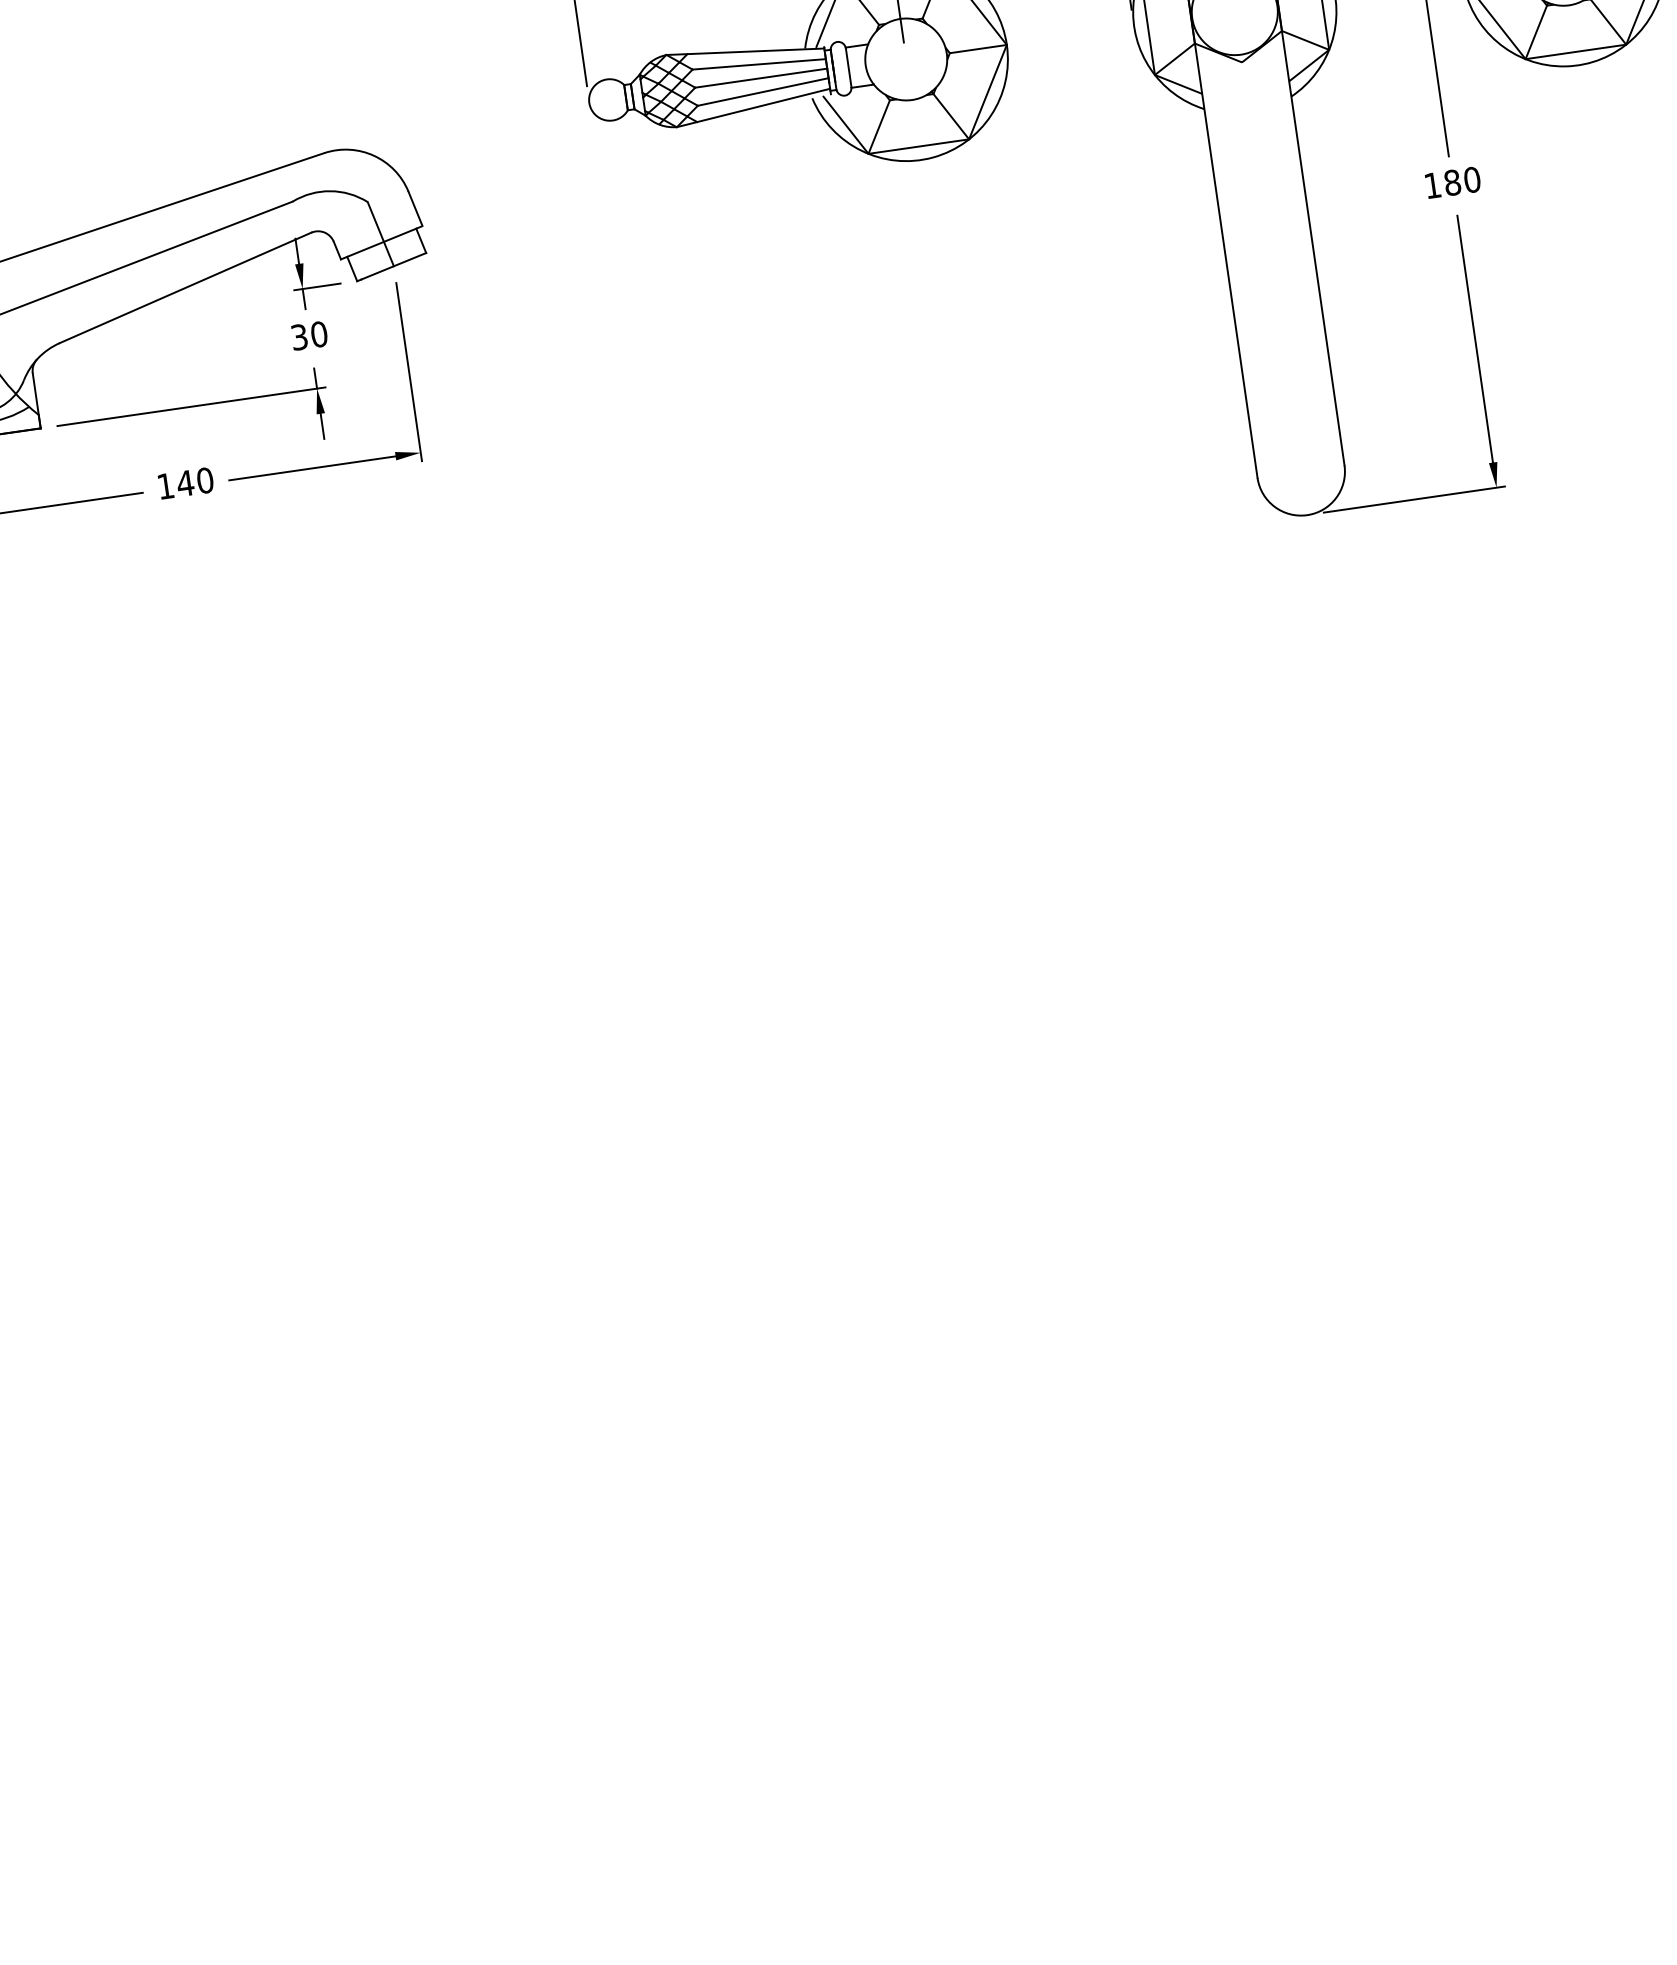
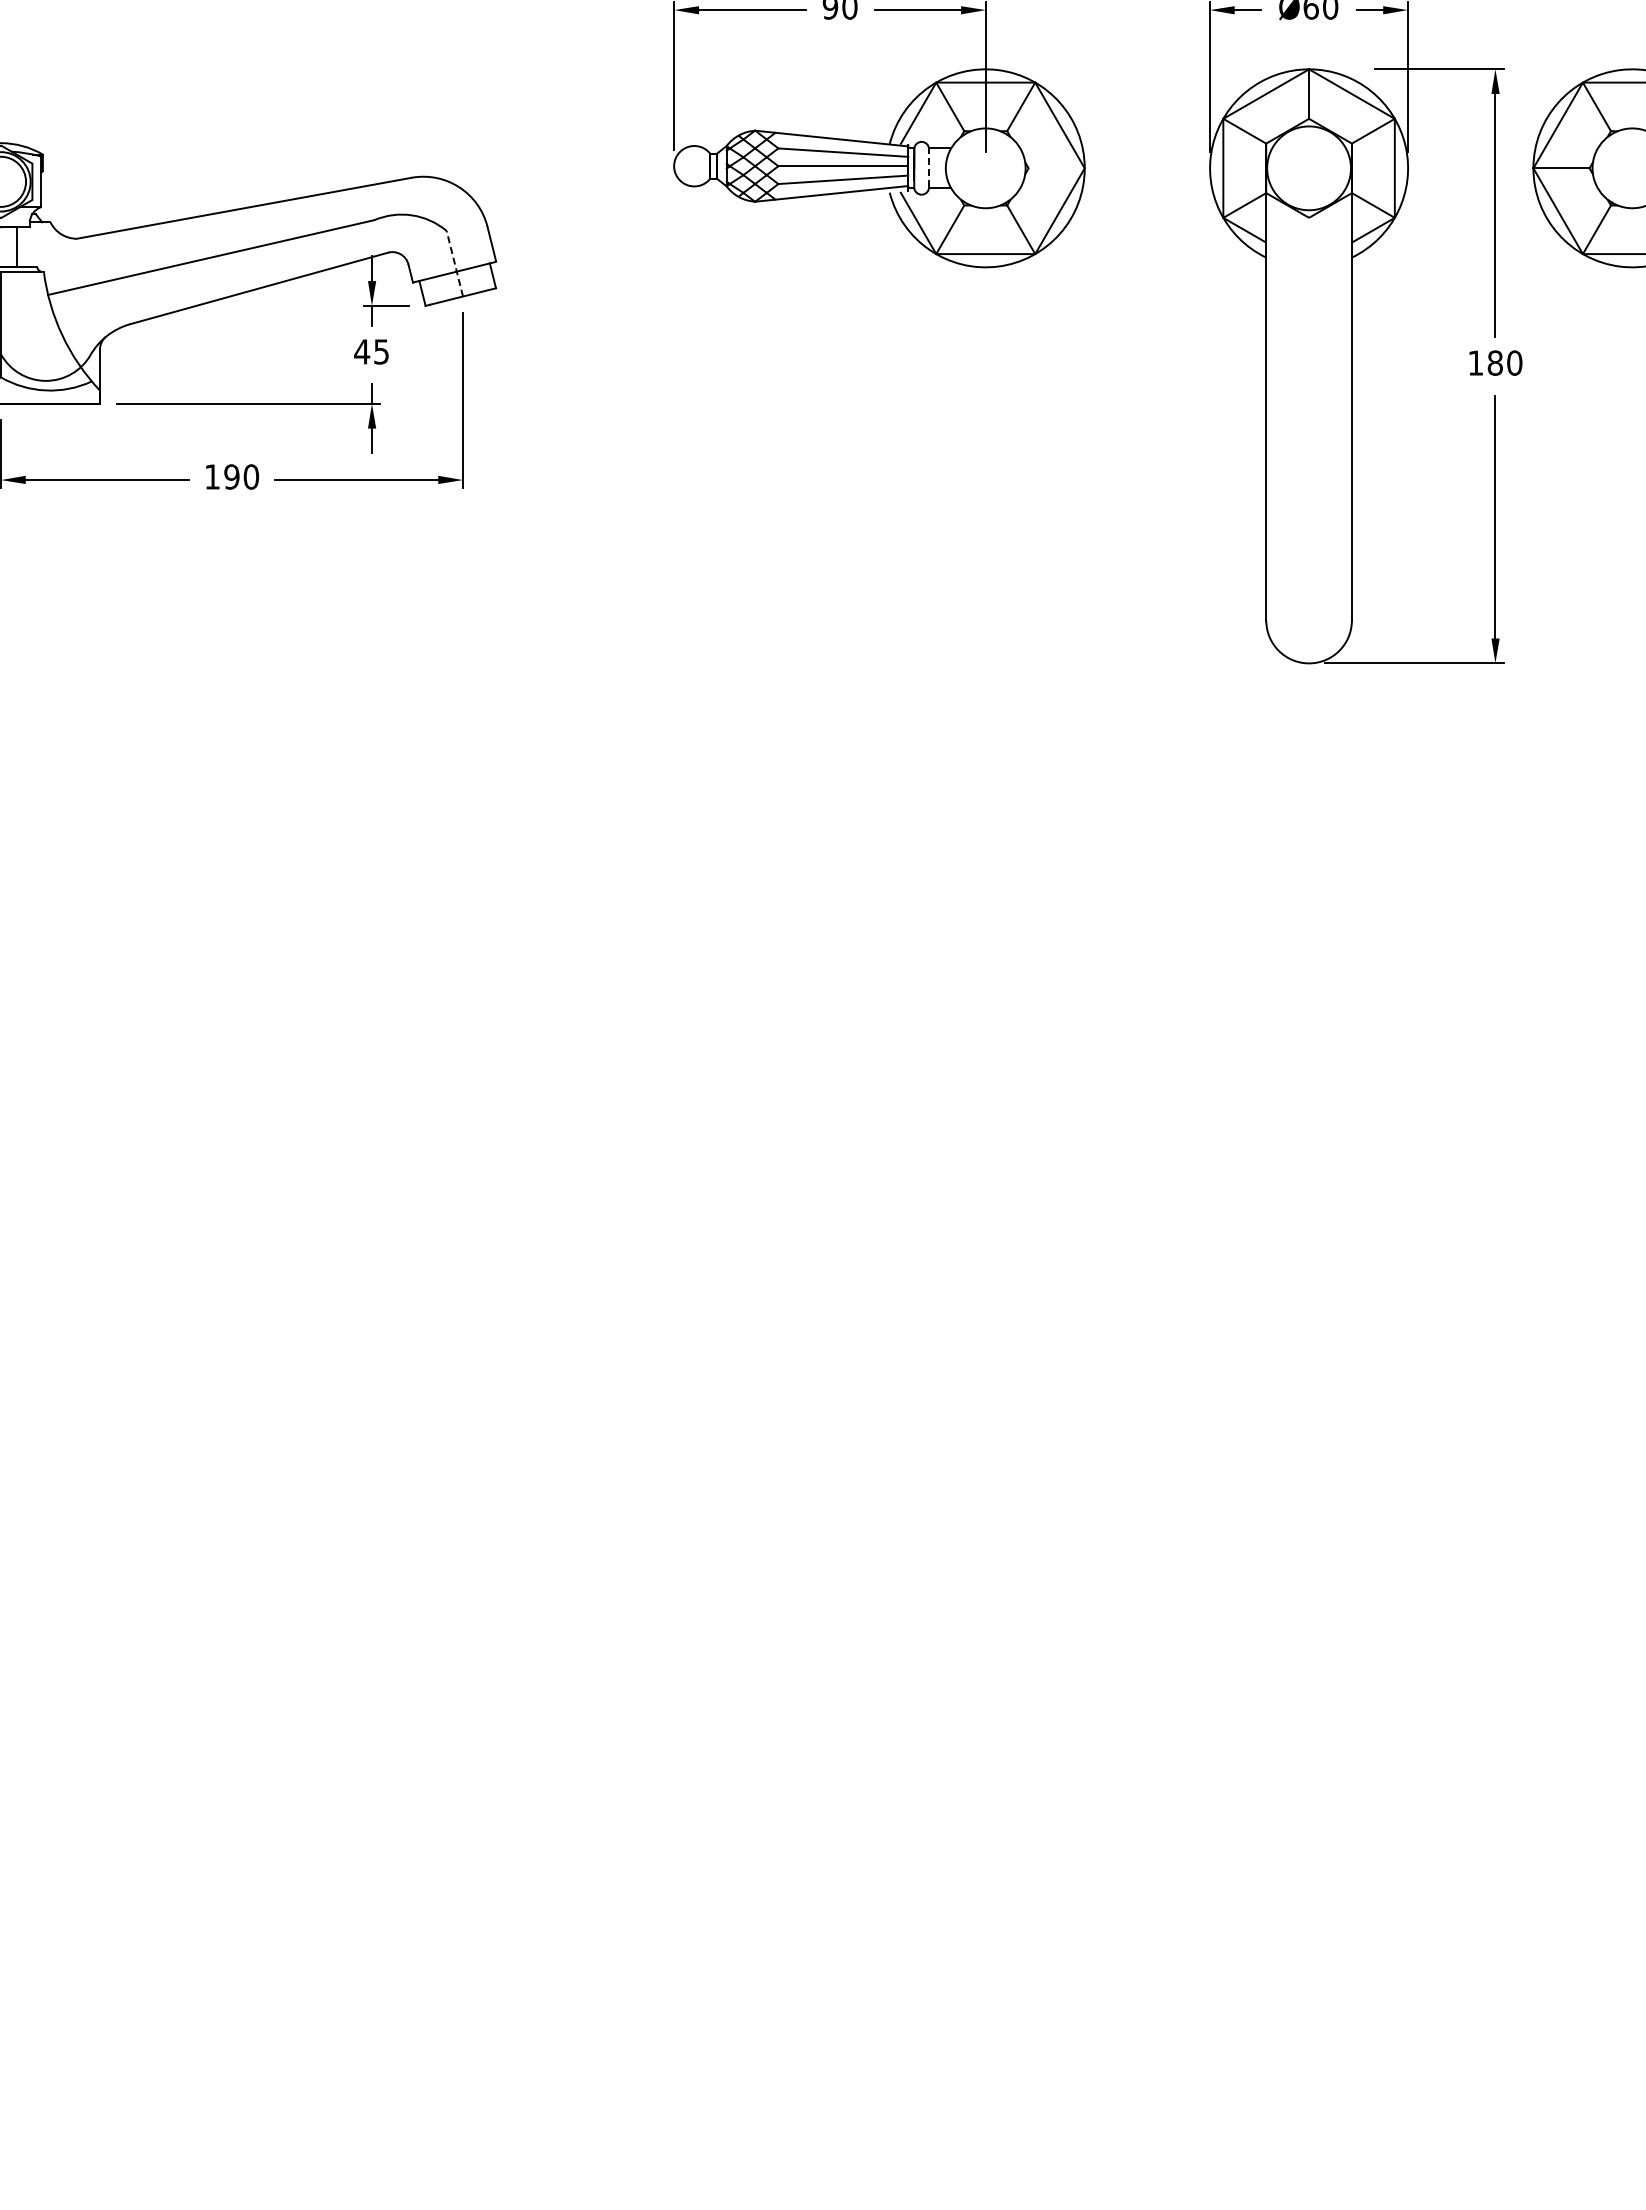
line: (978, 49) -> (1056, 168), removed
line: (849, 67) -> (929, 168), solid -> dashed
line: (380, 233) -> (454, 263), solid -> dashed
text: (308, 335) -> (371, 351), 30 -> 45
text: (184, 483) -> (231, 476), 140 -> 190

